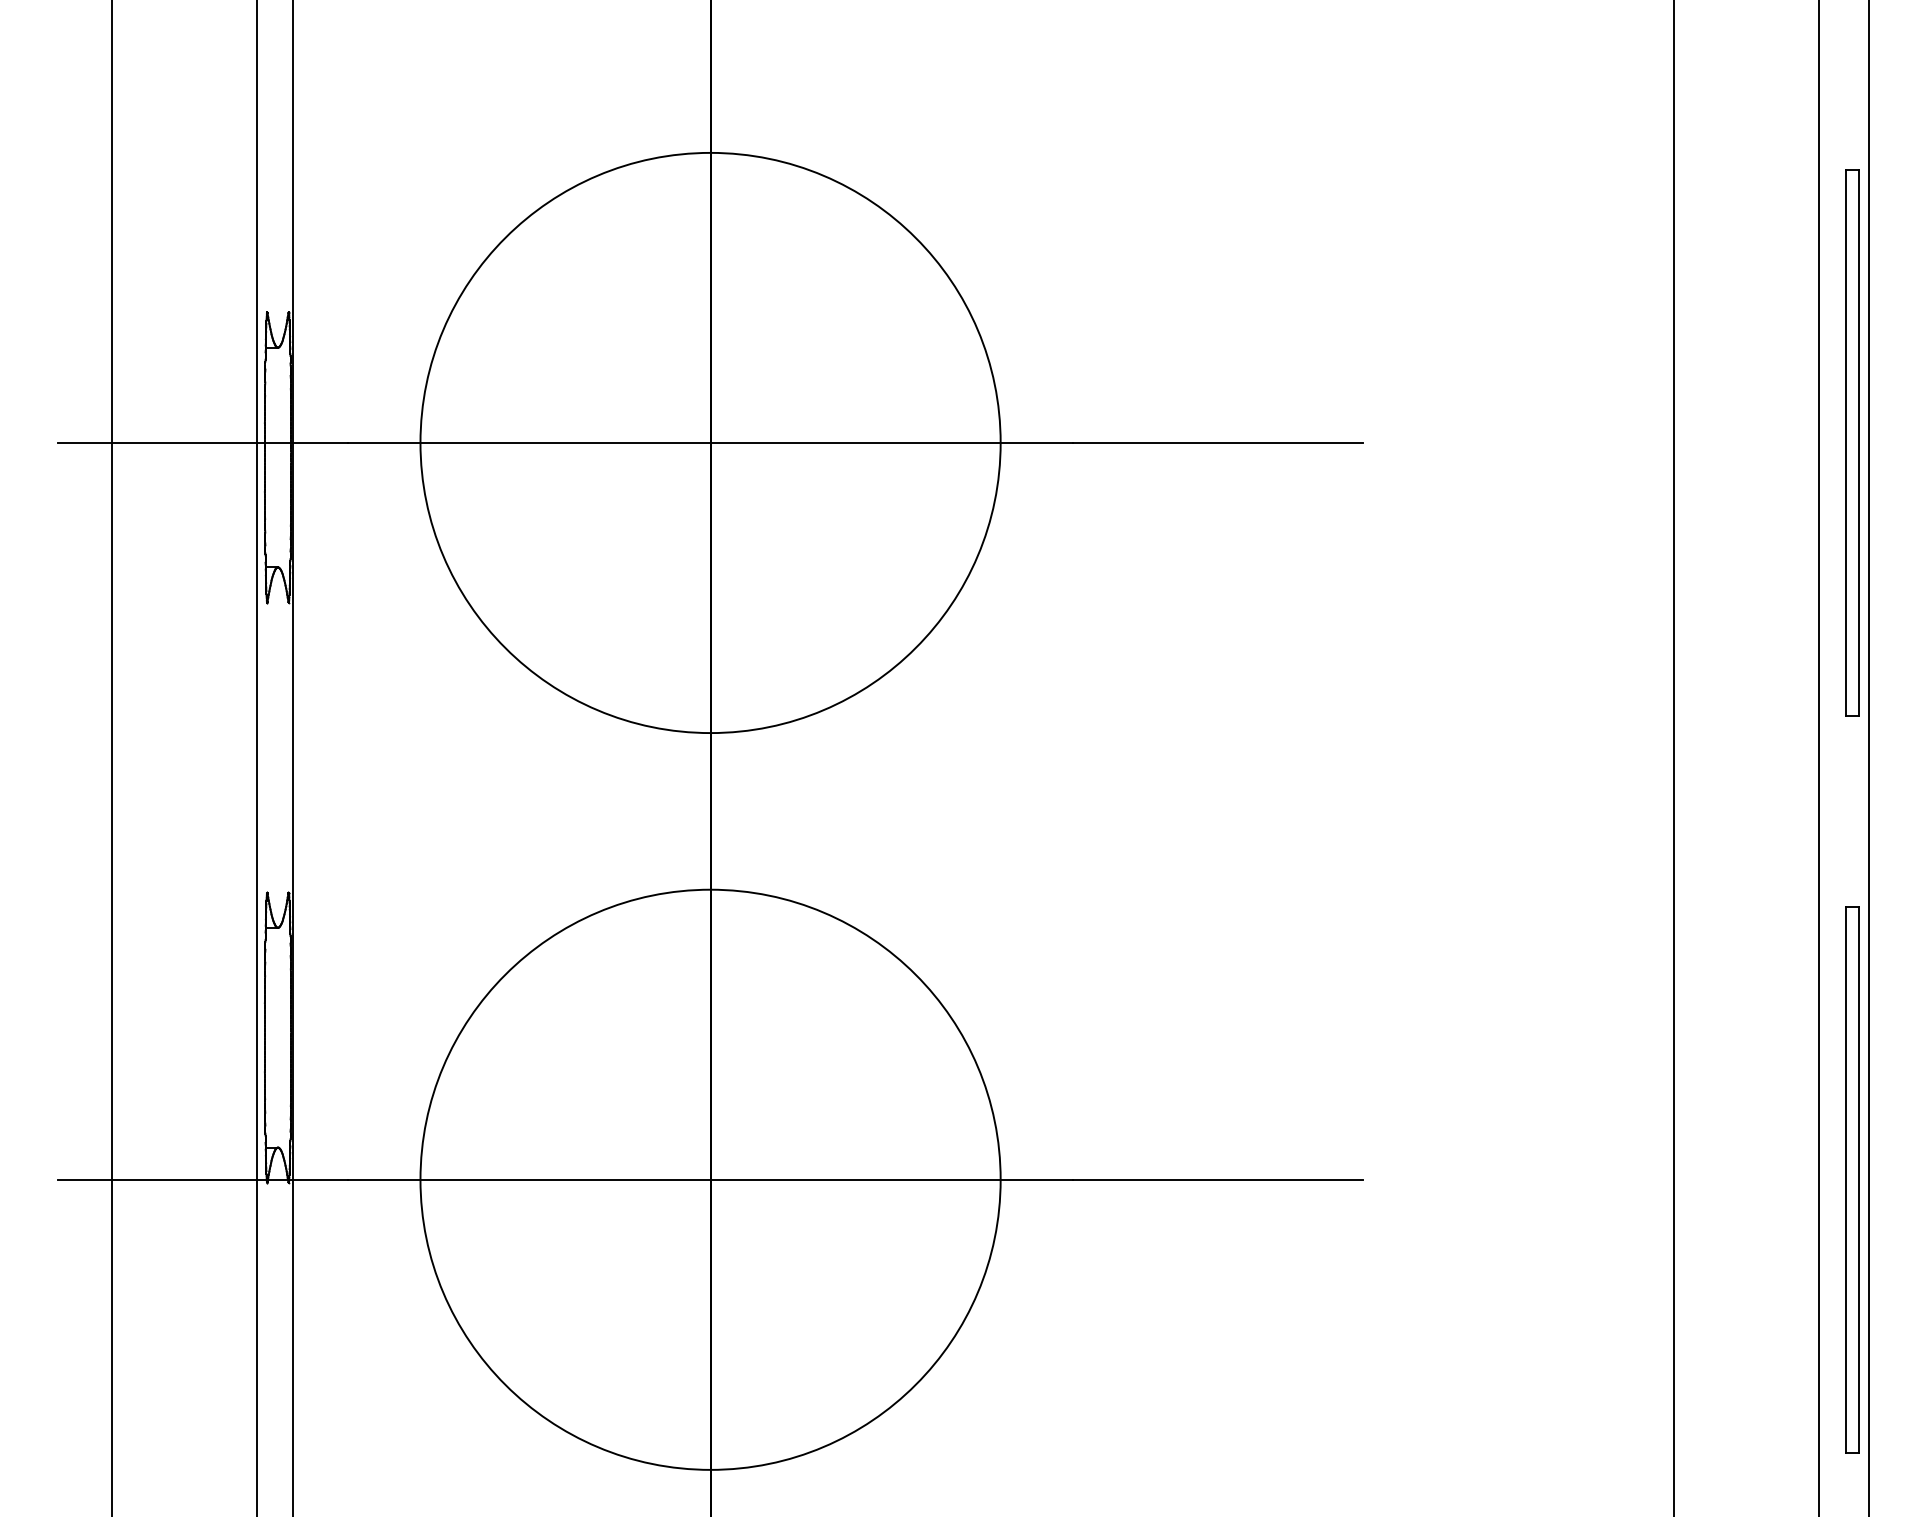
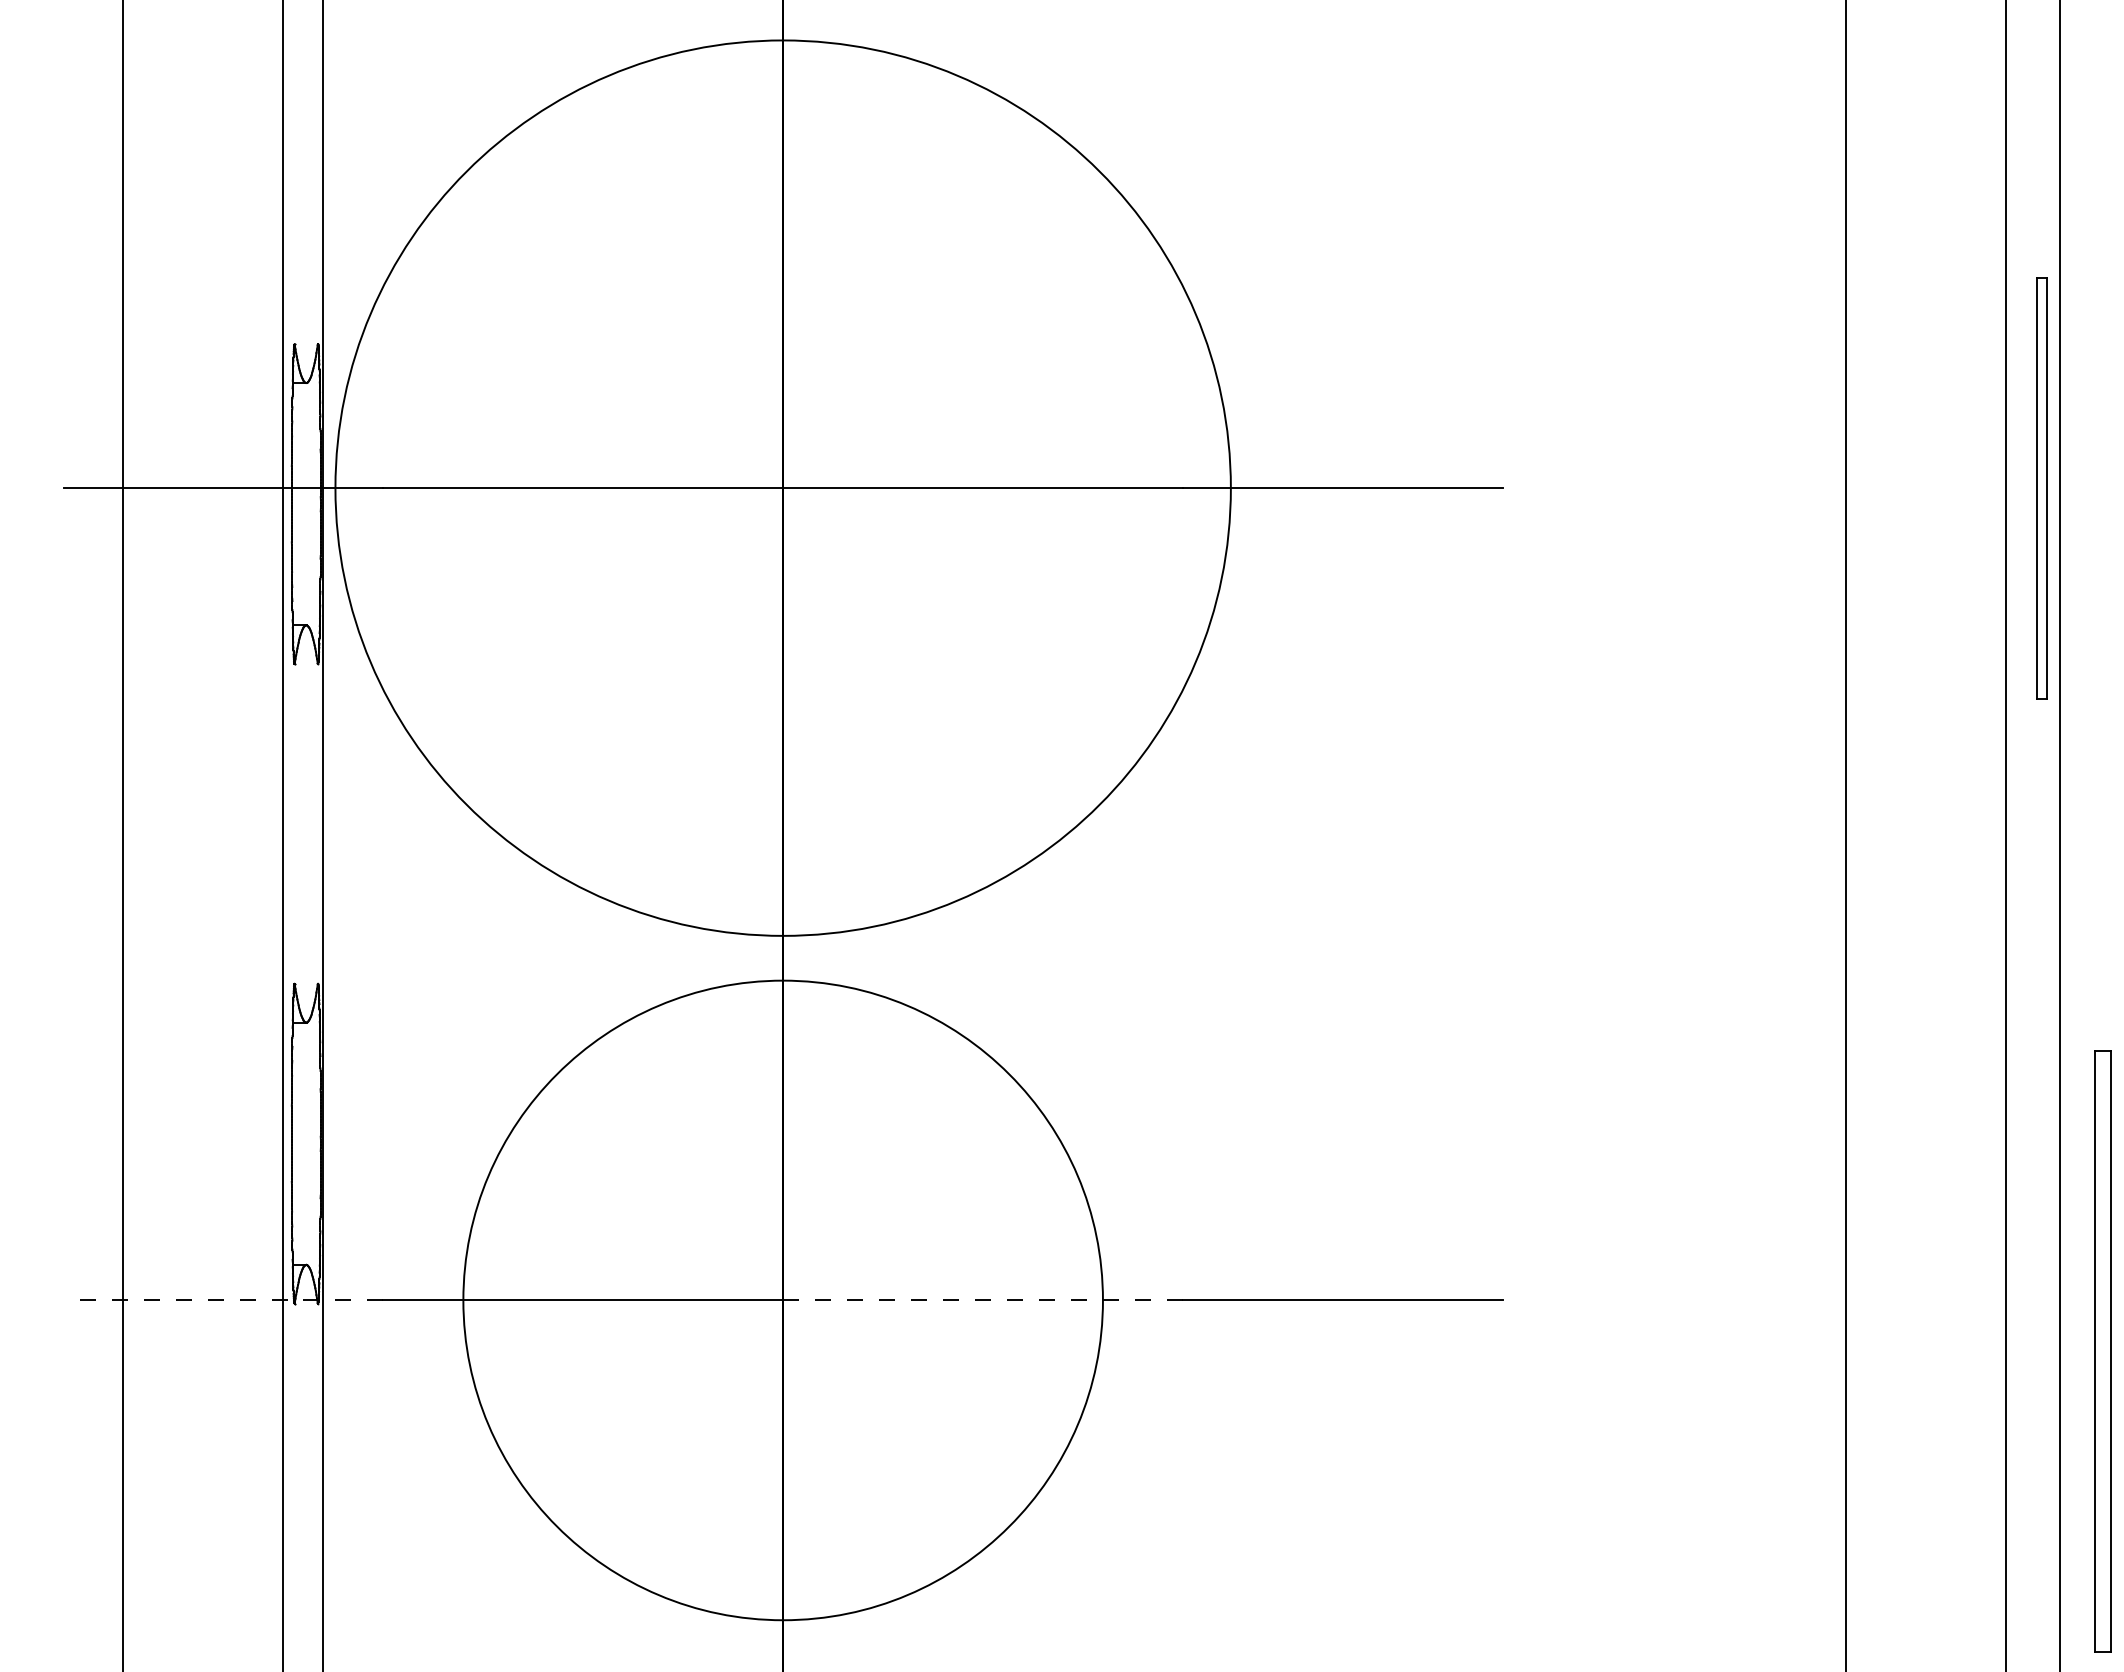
circle: (709, 442) -> (782, 487), size x1.4
part: (1852, 443) -> (2041, 488), size x0.7
line: (202, 1179) -> (223, 1300), solid -> dashed
line: (892, 1179) -> (983, 1300), solid -> dashed
part: (1852, 1179) -> (2102, 1351), moved

